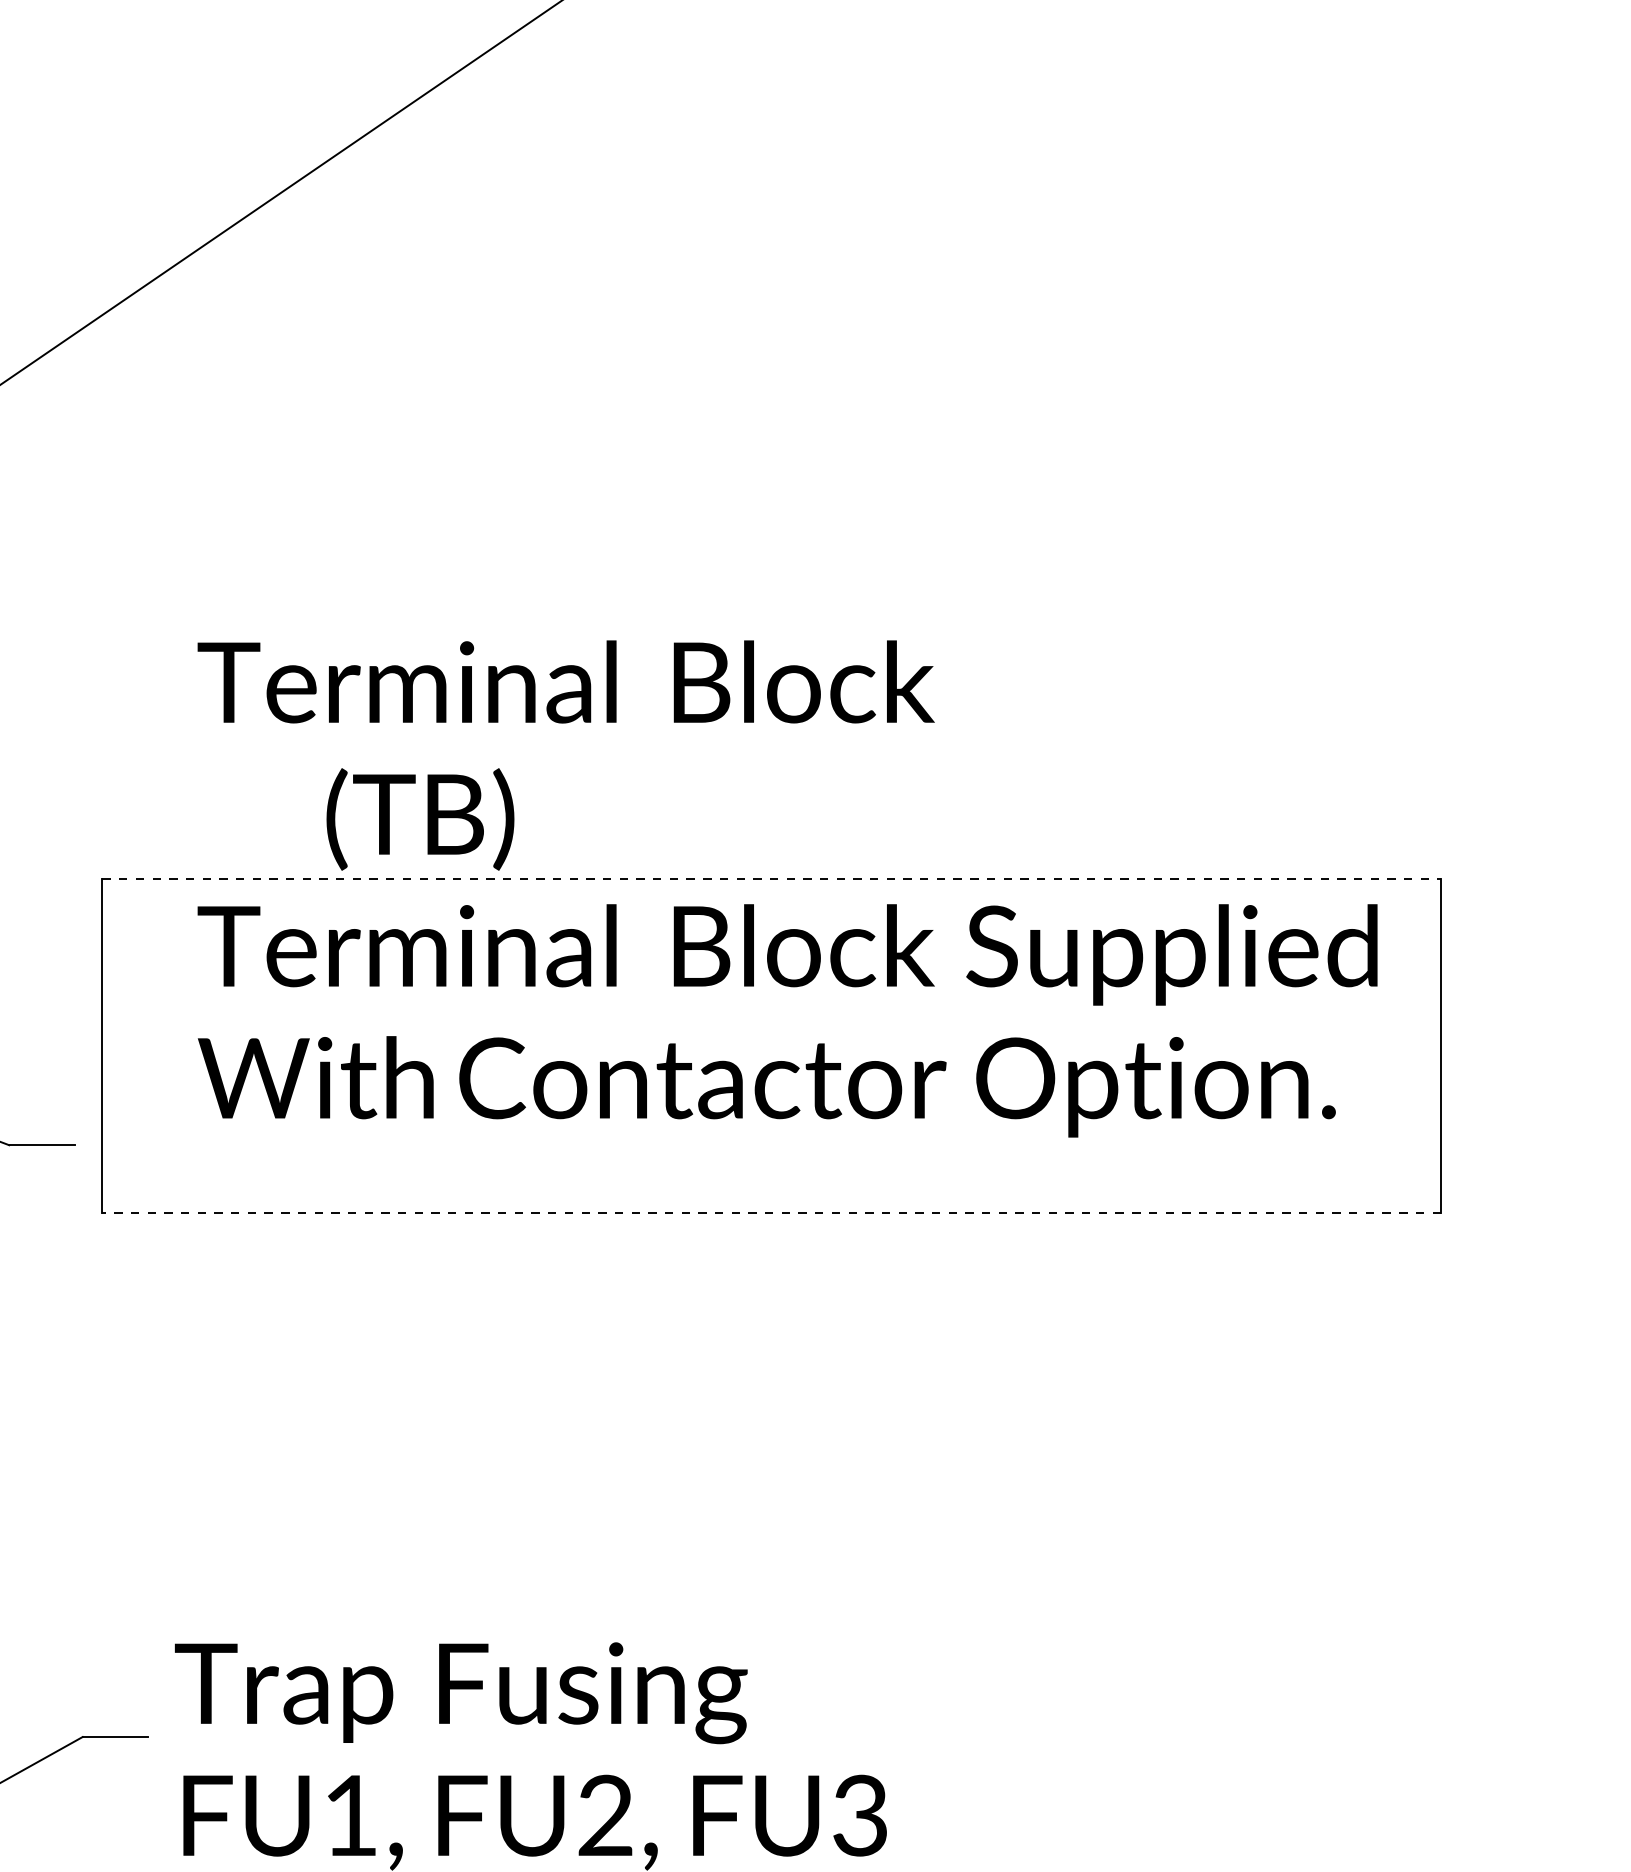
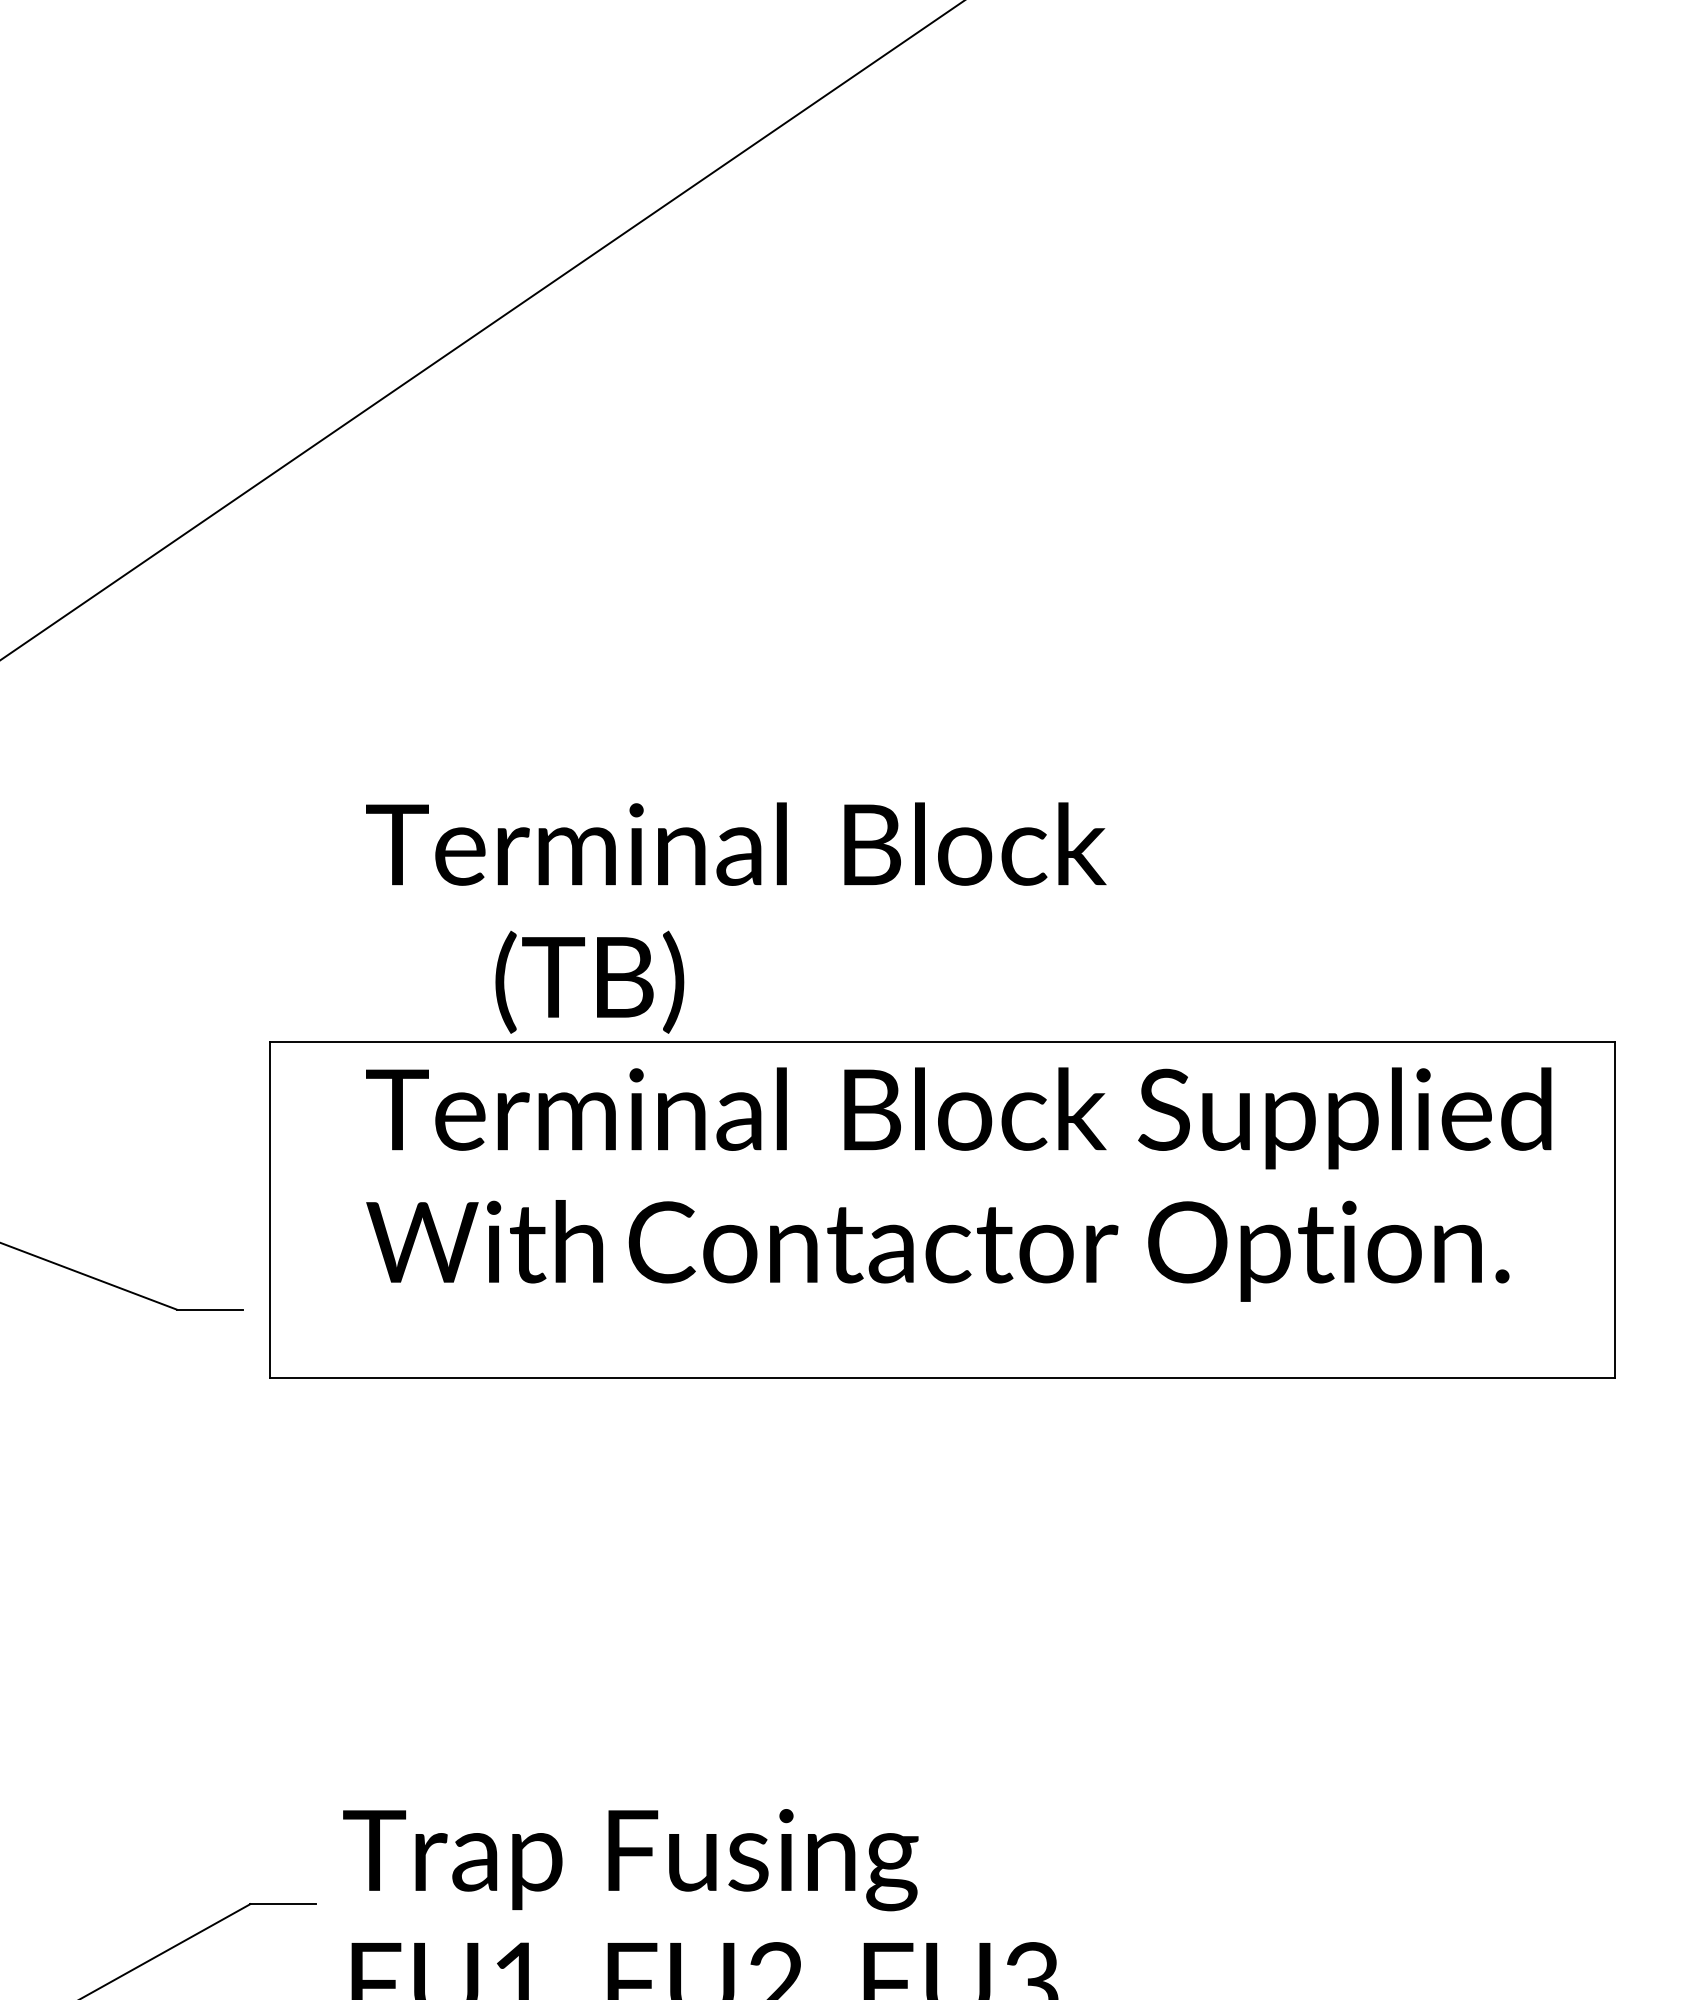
line: (772, 878) -> (943, 1041), dashed -> solid
line: (771, 1213) -> (942, 1378), dashed -> solid

